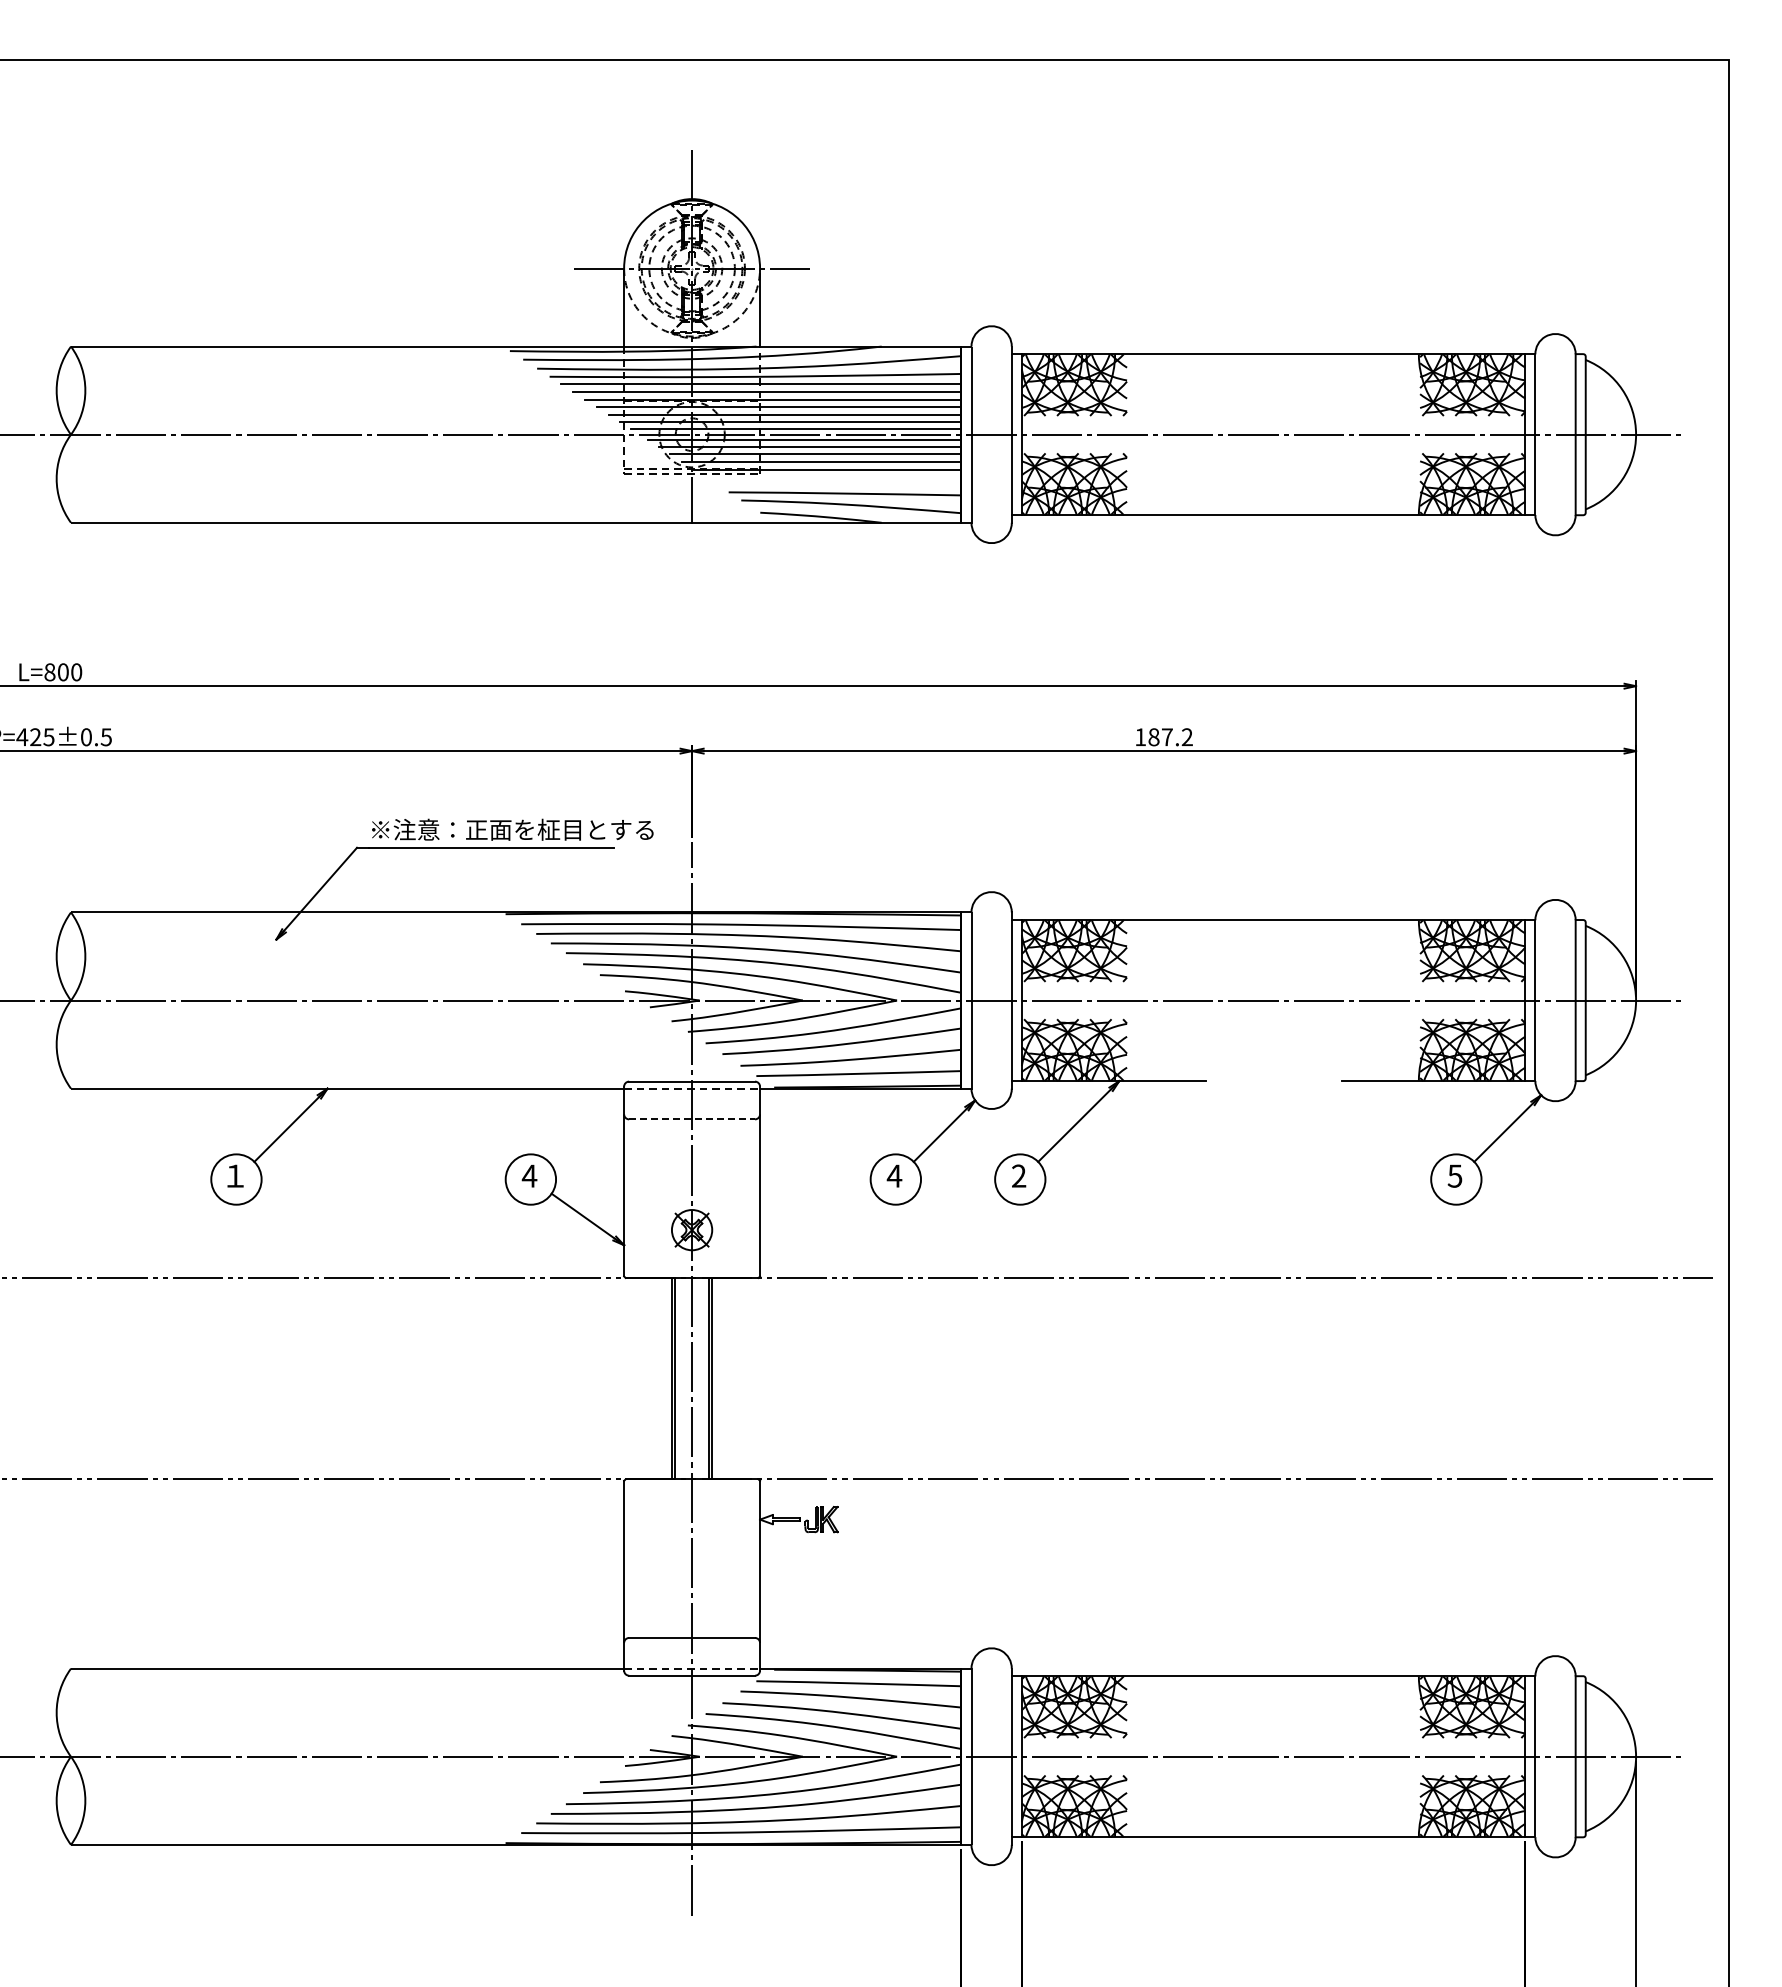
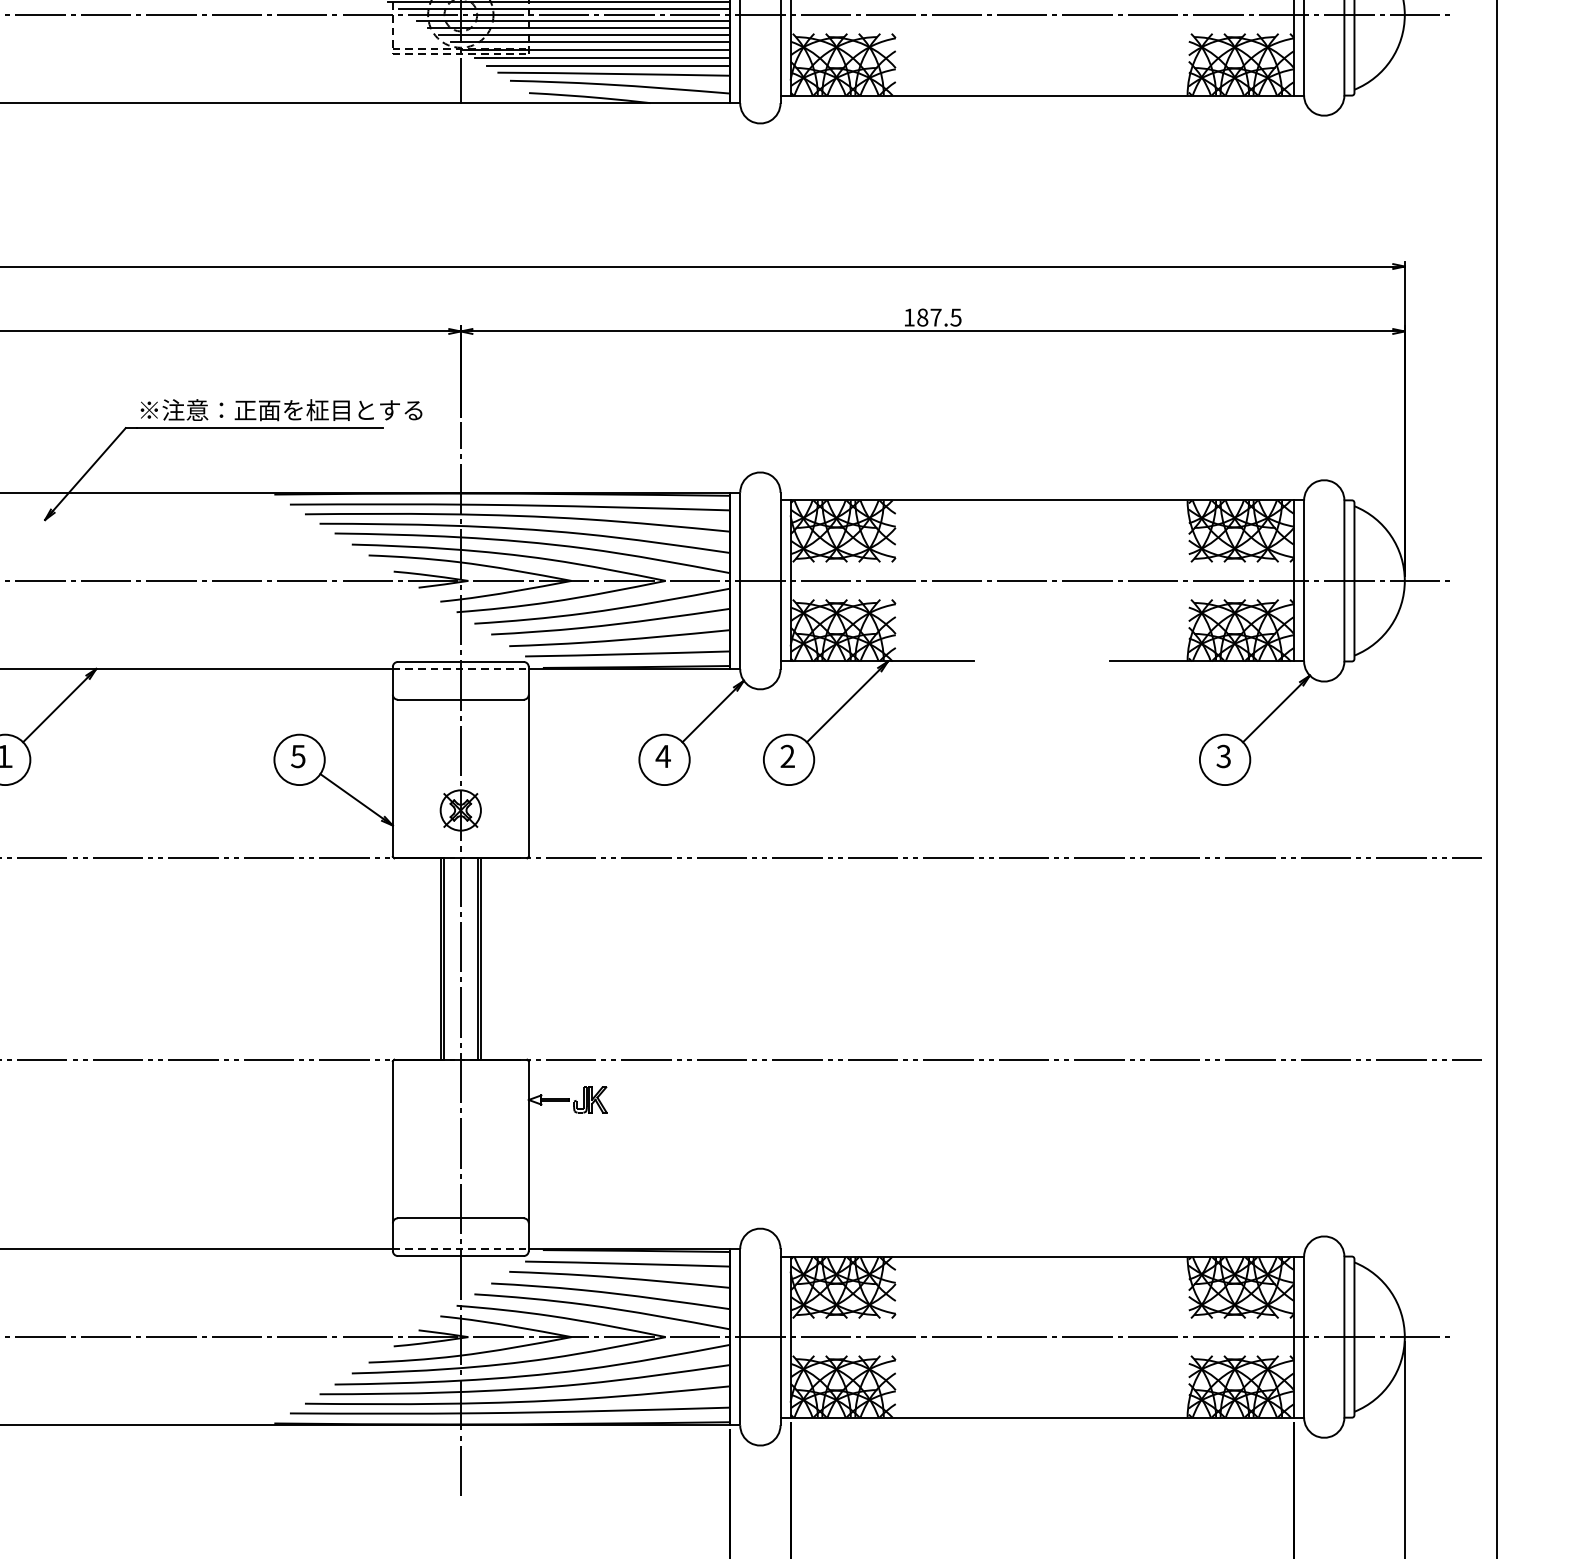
line: (833, 477) -> (602, 57), added
line: (839, 485) -> (608, 65), added
text: (1186, 737) -> (955, 317), 187.2 -> 187.5
line: (692, 1119) -> (461, 699), dashed -> solid
text: (529, 1175) -> (298, 755), 4 -> 5
text: (1455, 1175) -> (1224, 755), 5 -> 3

